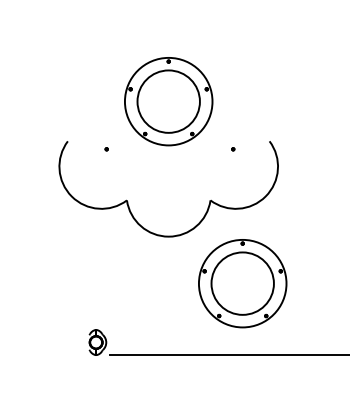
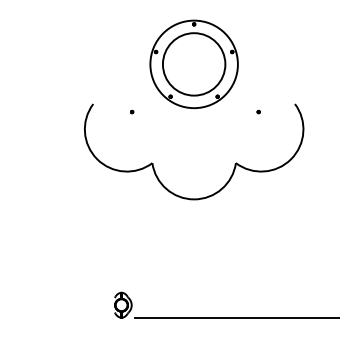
part: (242, 283) -> (267, 246), removed

